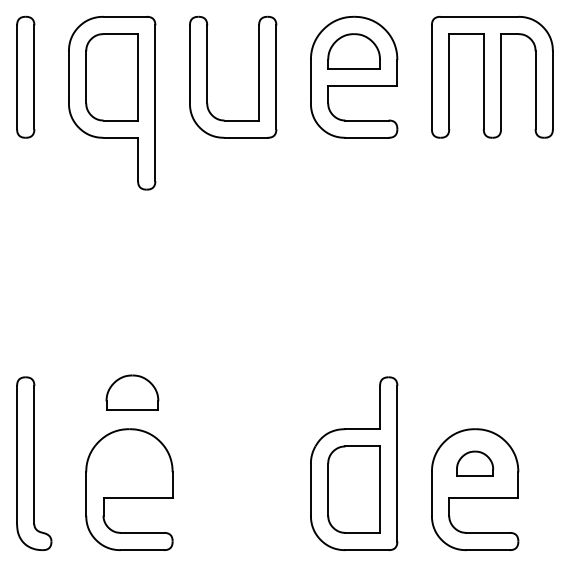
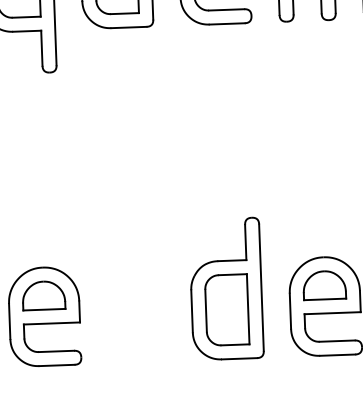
part: (132, 392) -> (43, 295), moved
part: (474, 463) -> (324, 285), size x1.43

